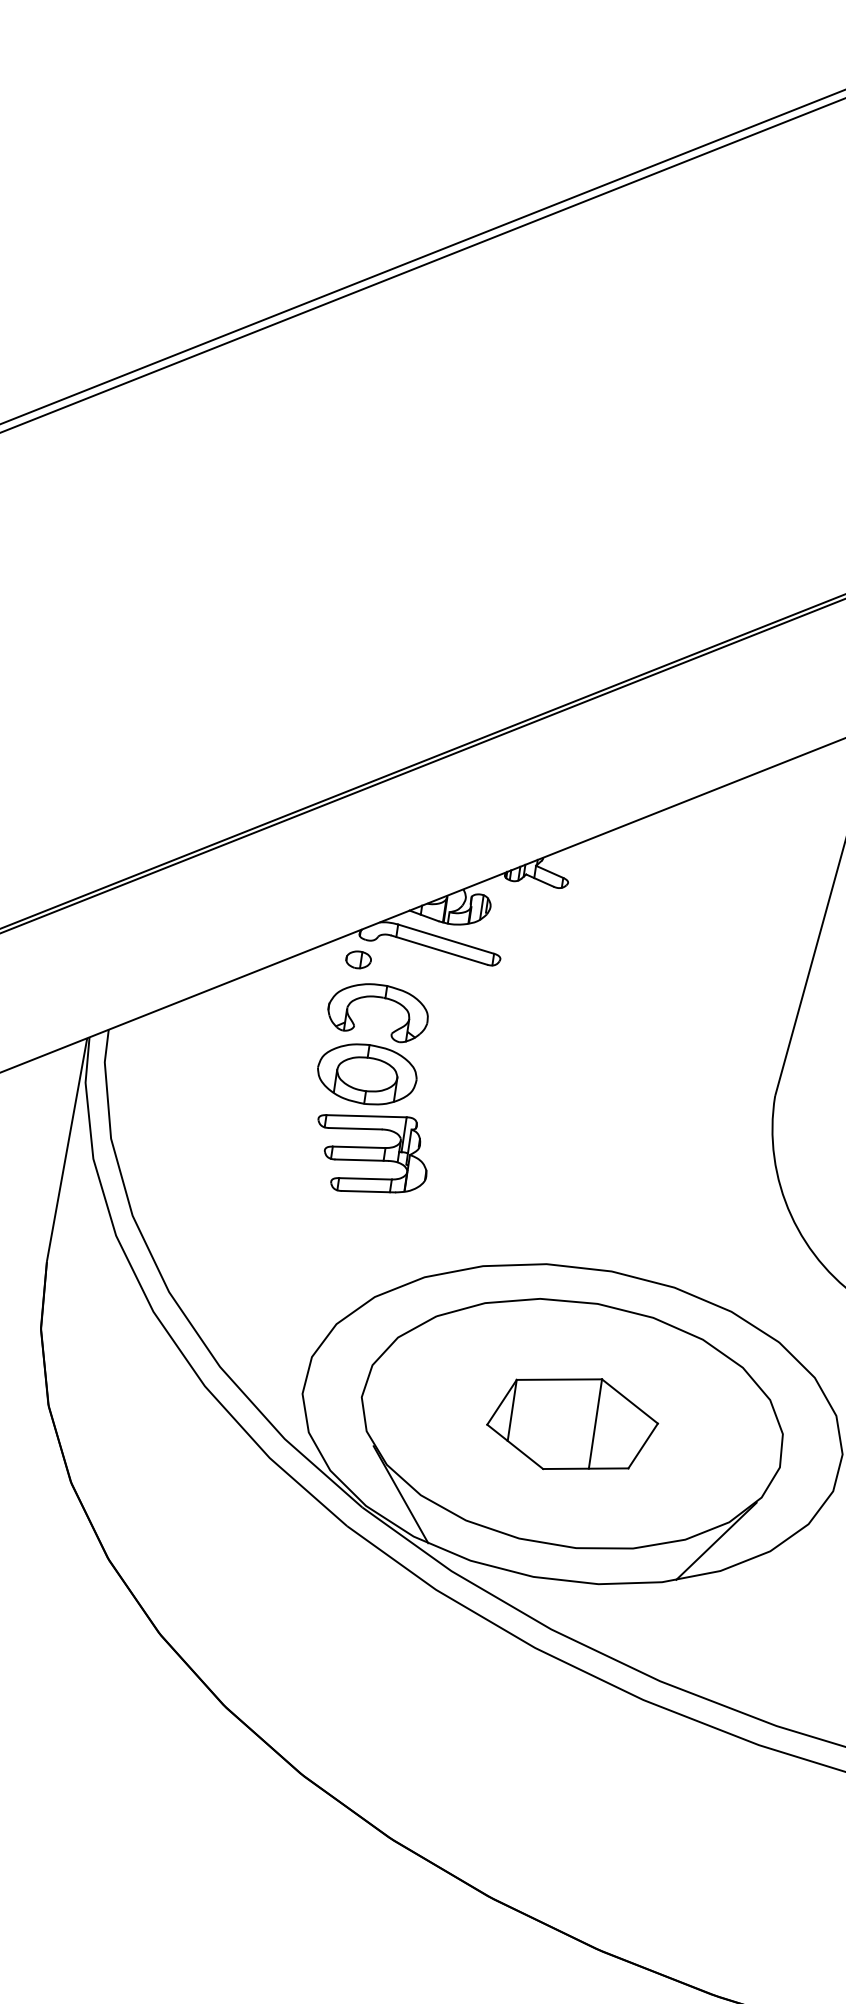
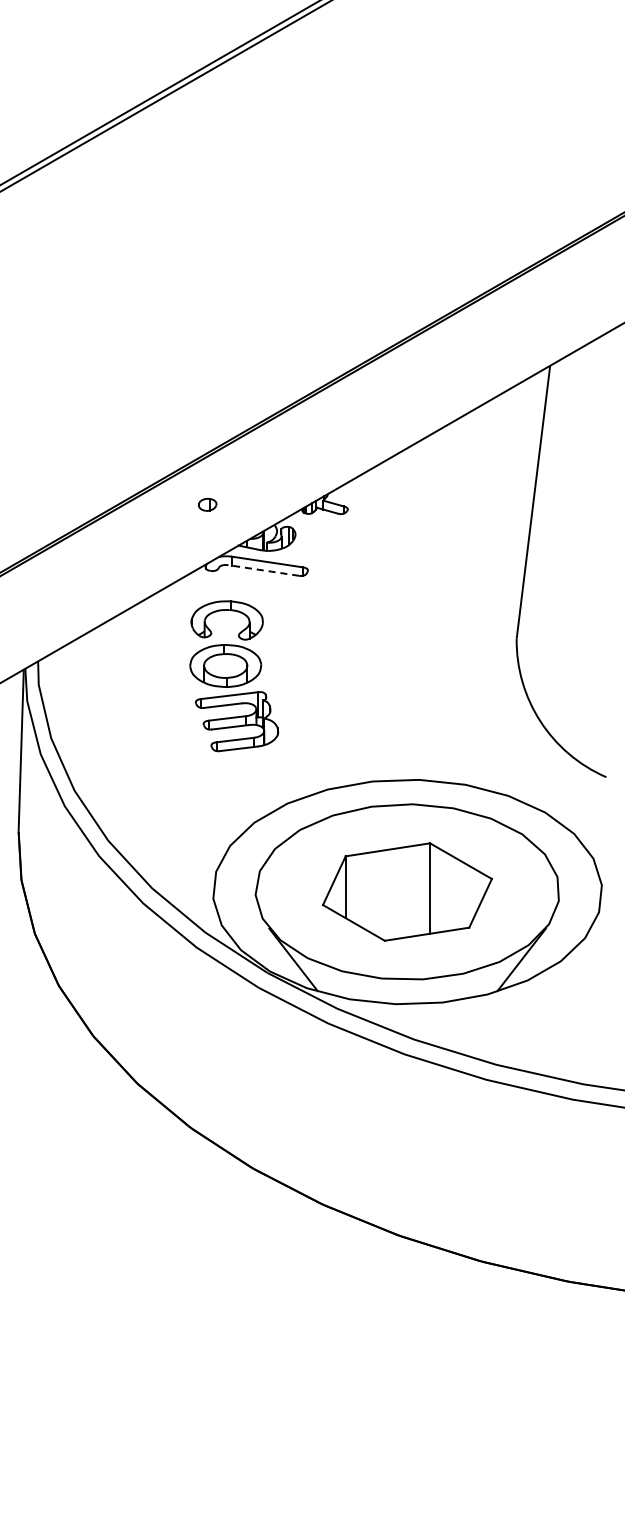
line: (438, 950) -> (263, 570), solid -> dashed
part: (358, 959) -> (207, 504), moved
part: (572, 1423) -> (407, 891), size x1.4

